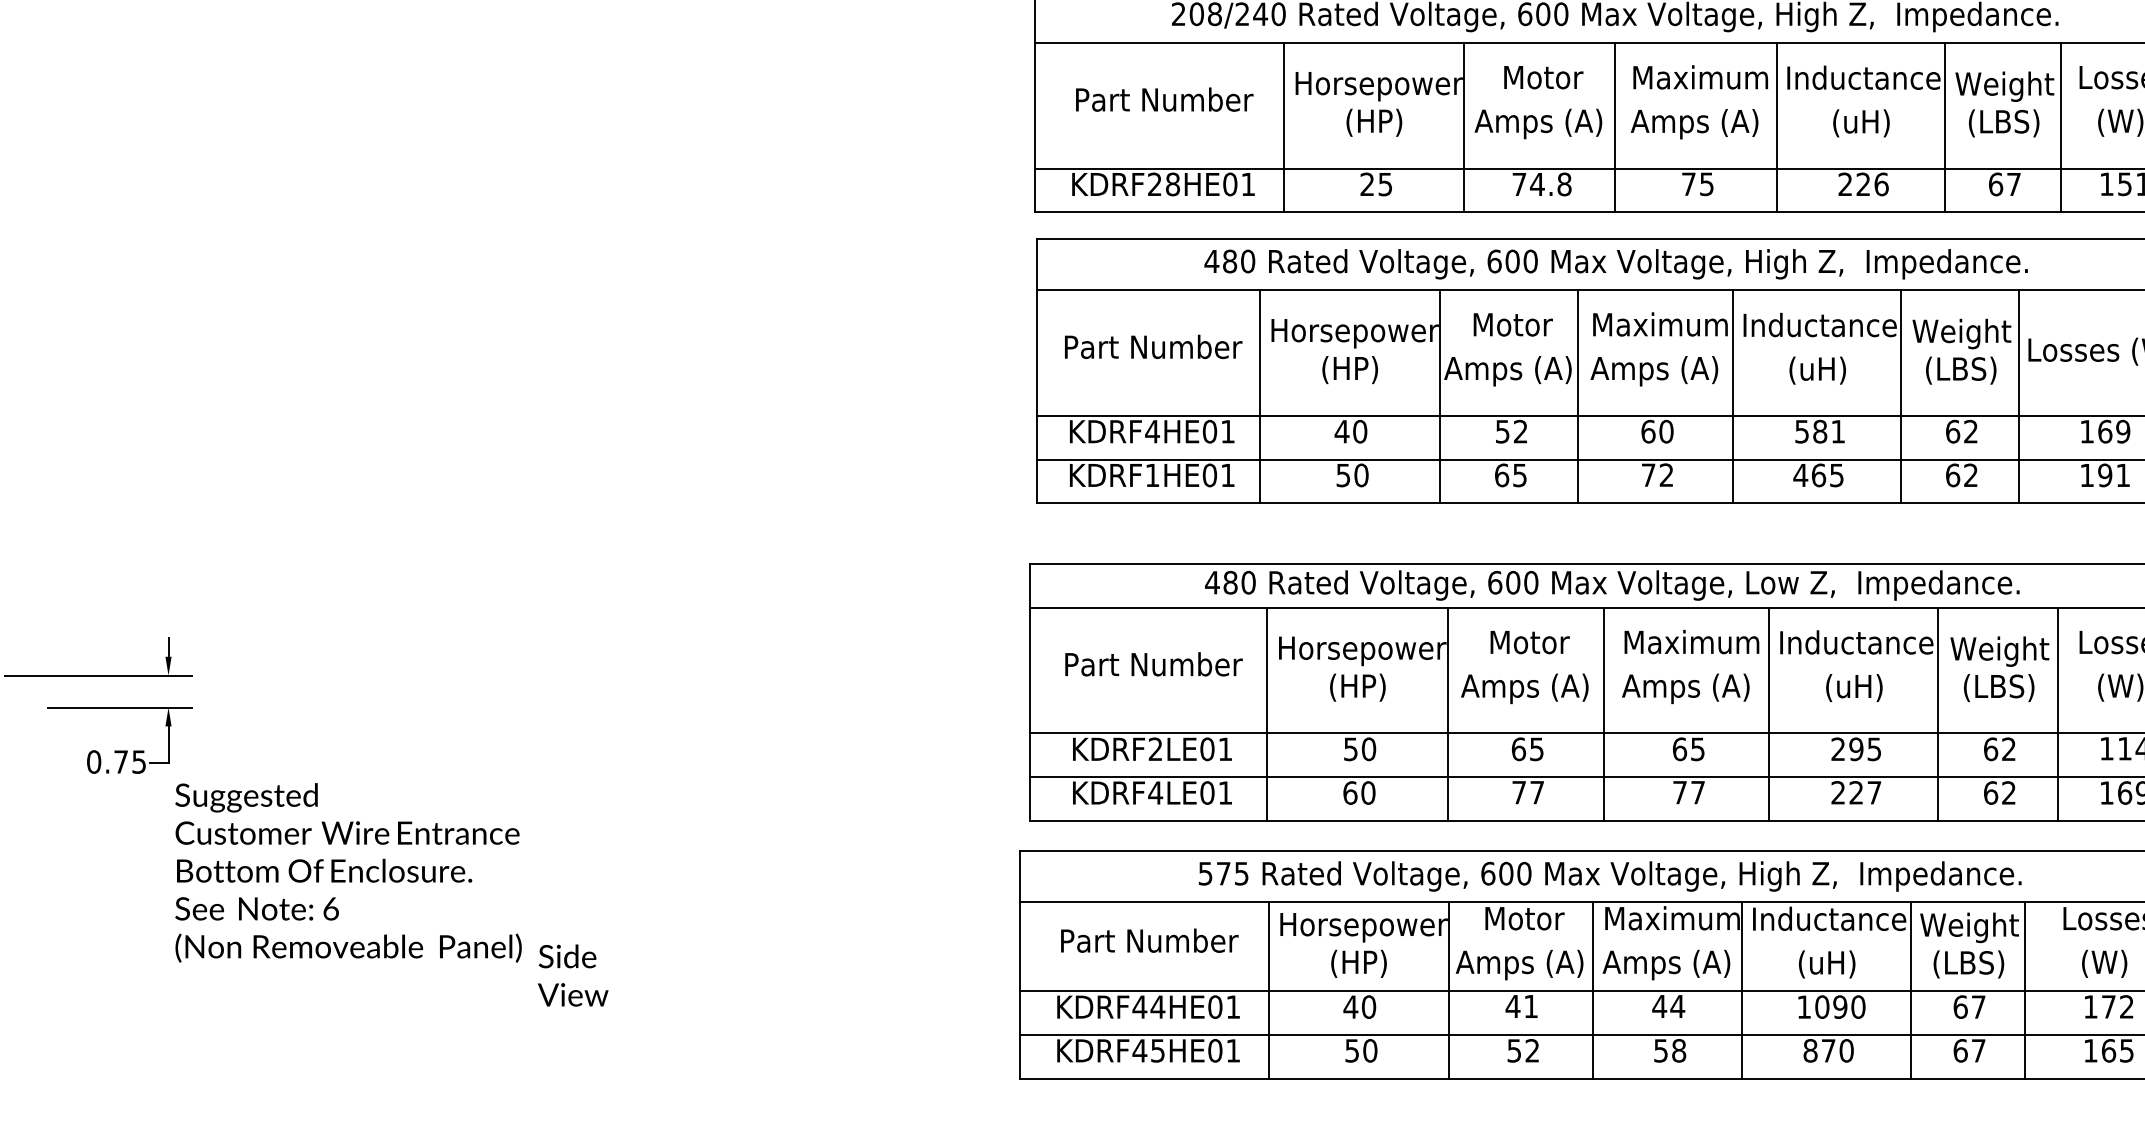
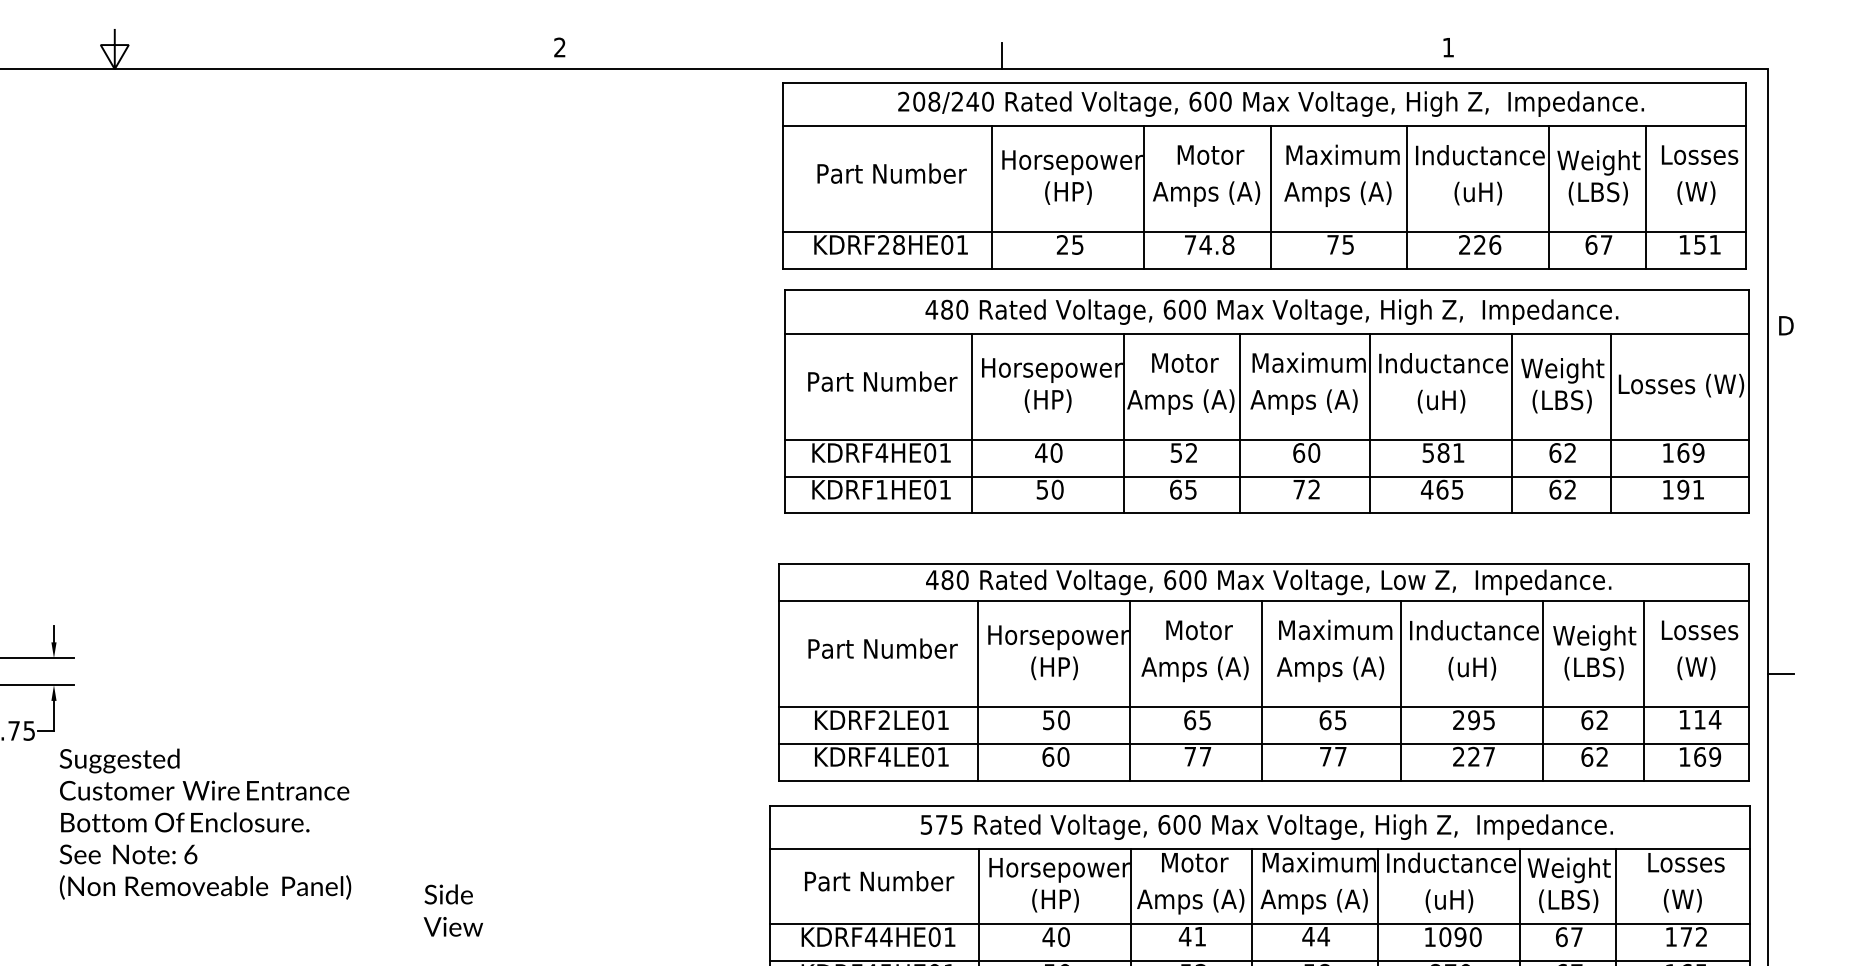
text: (572, 975) -> (452, 910), moved

